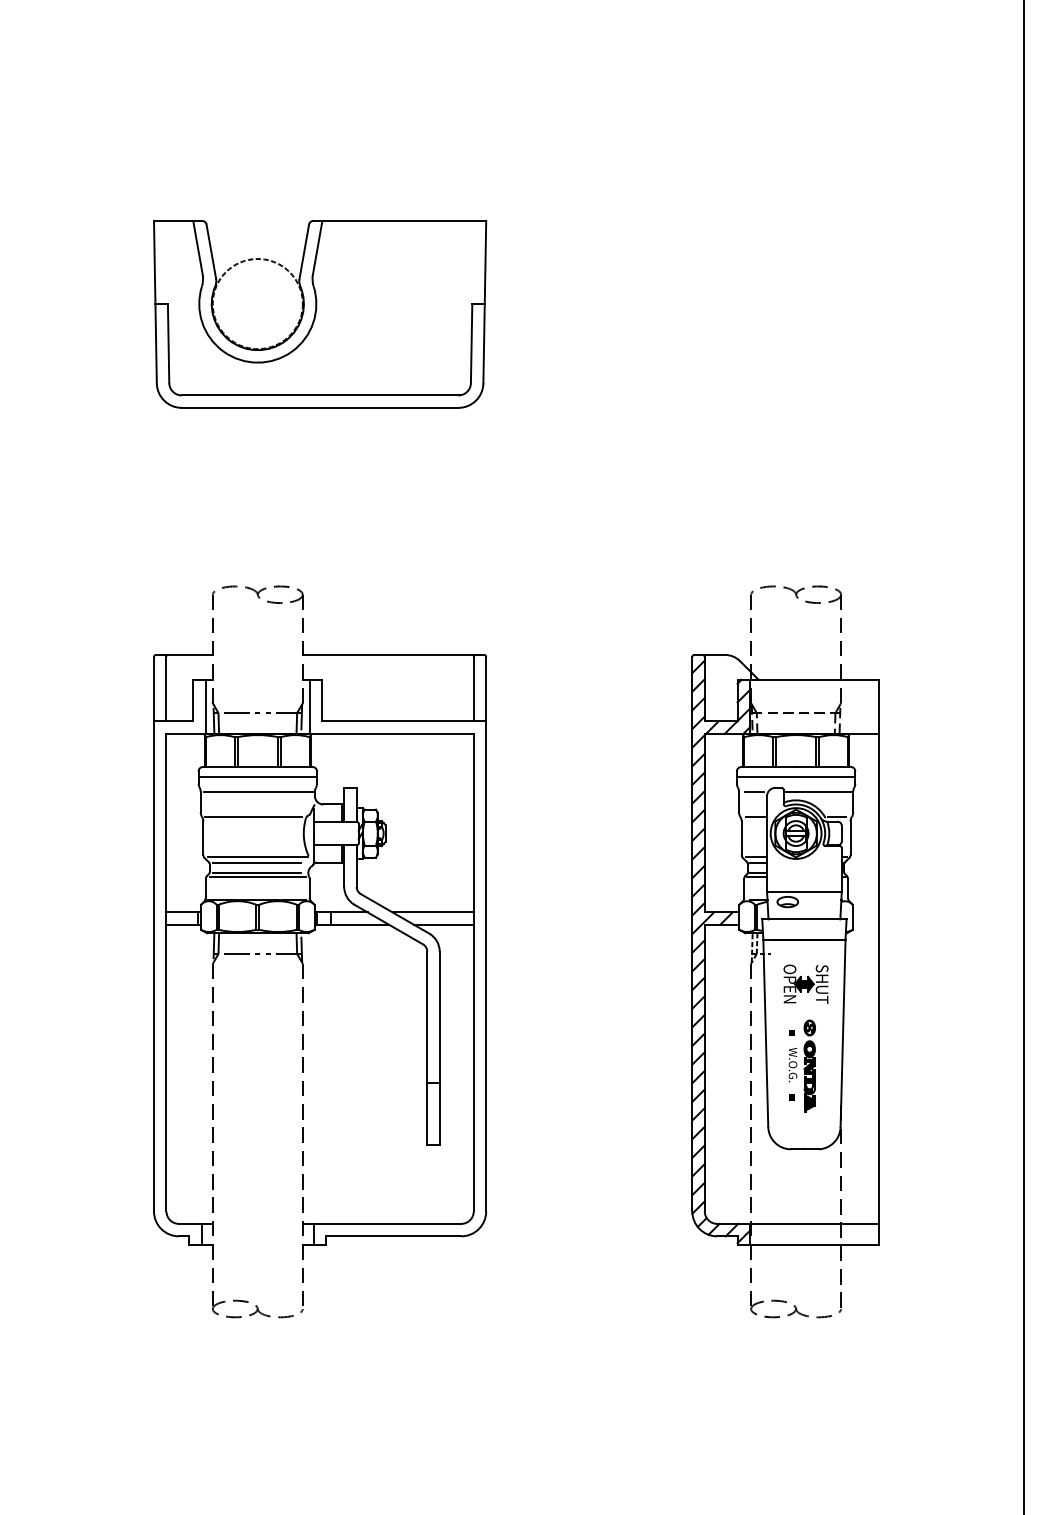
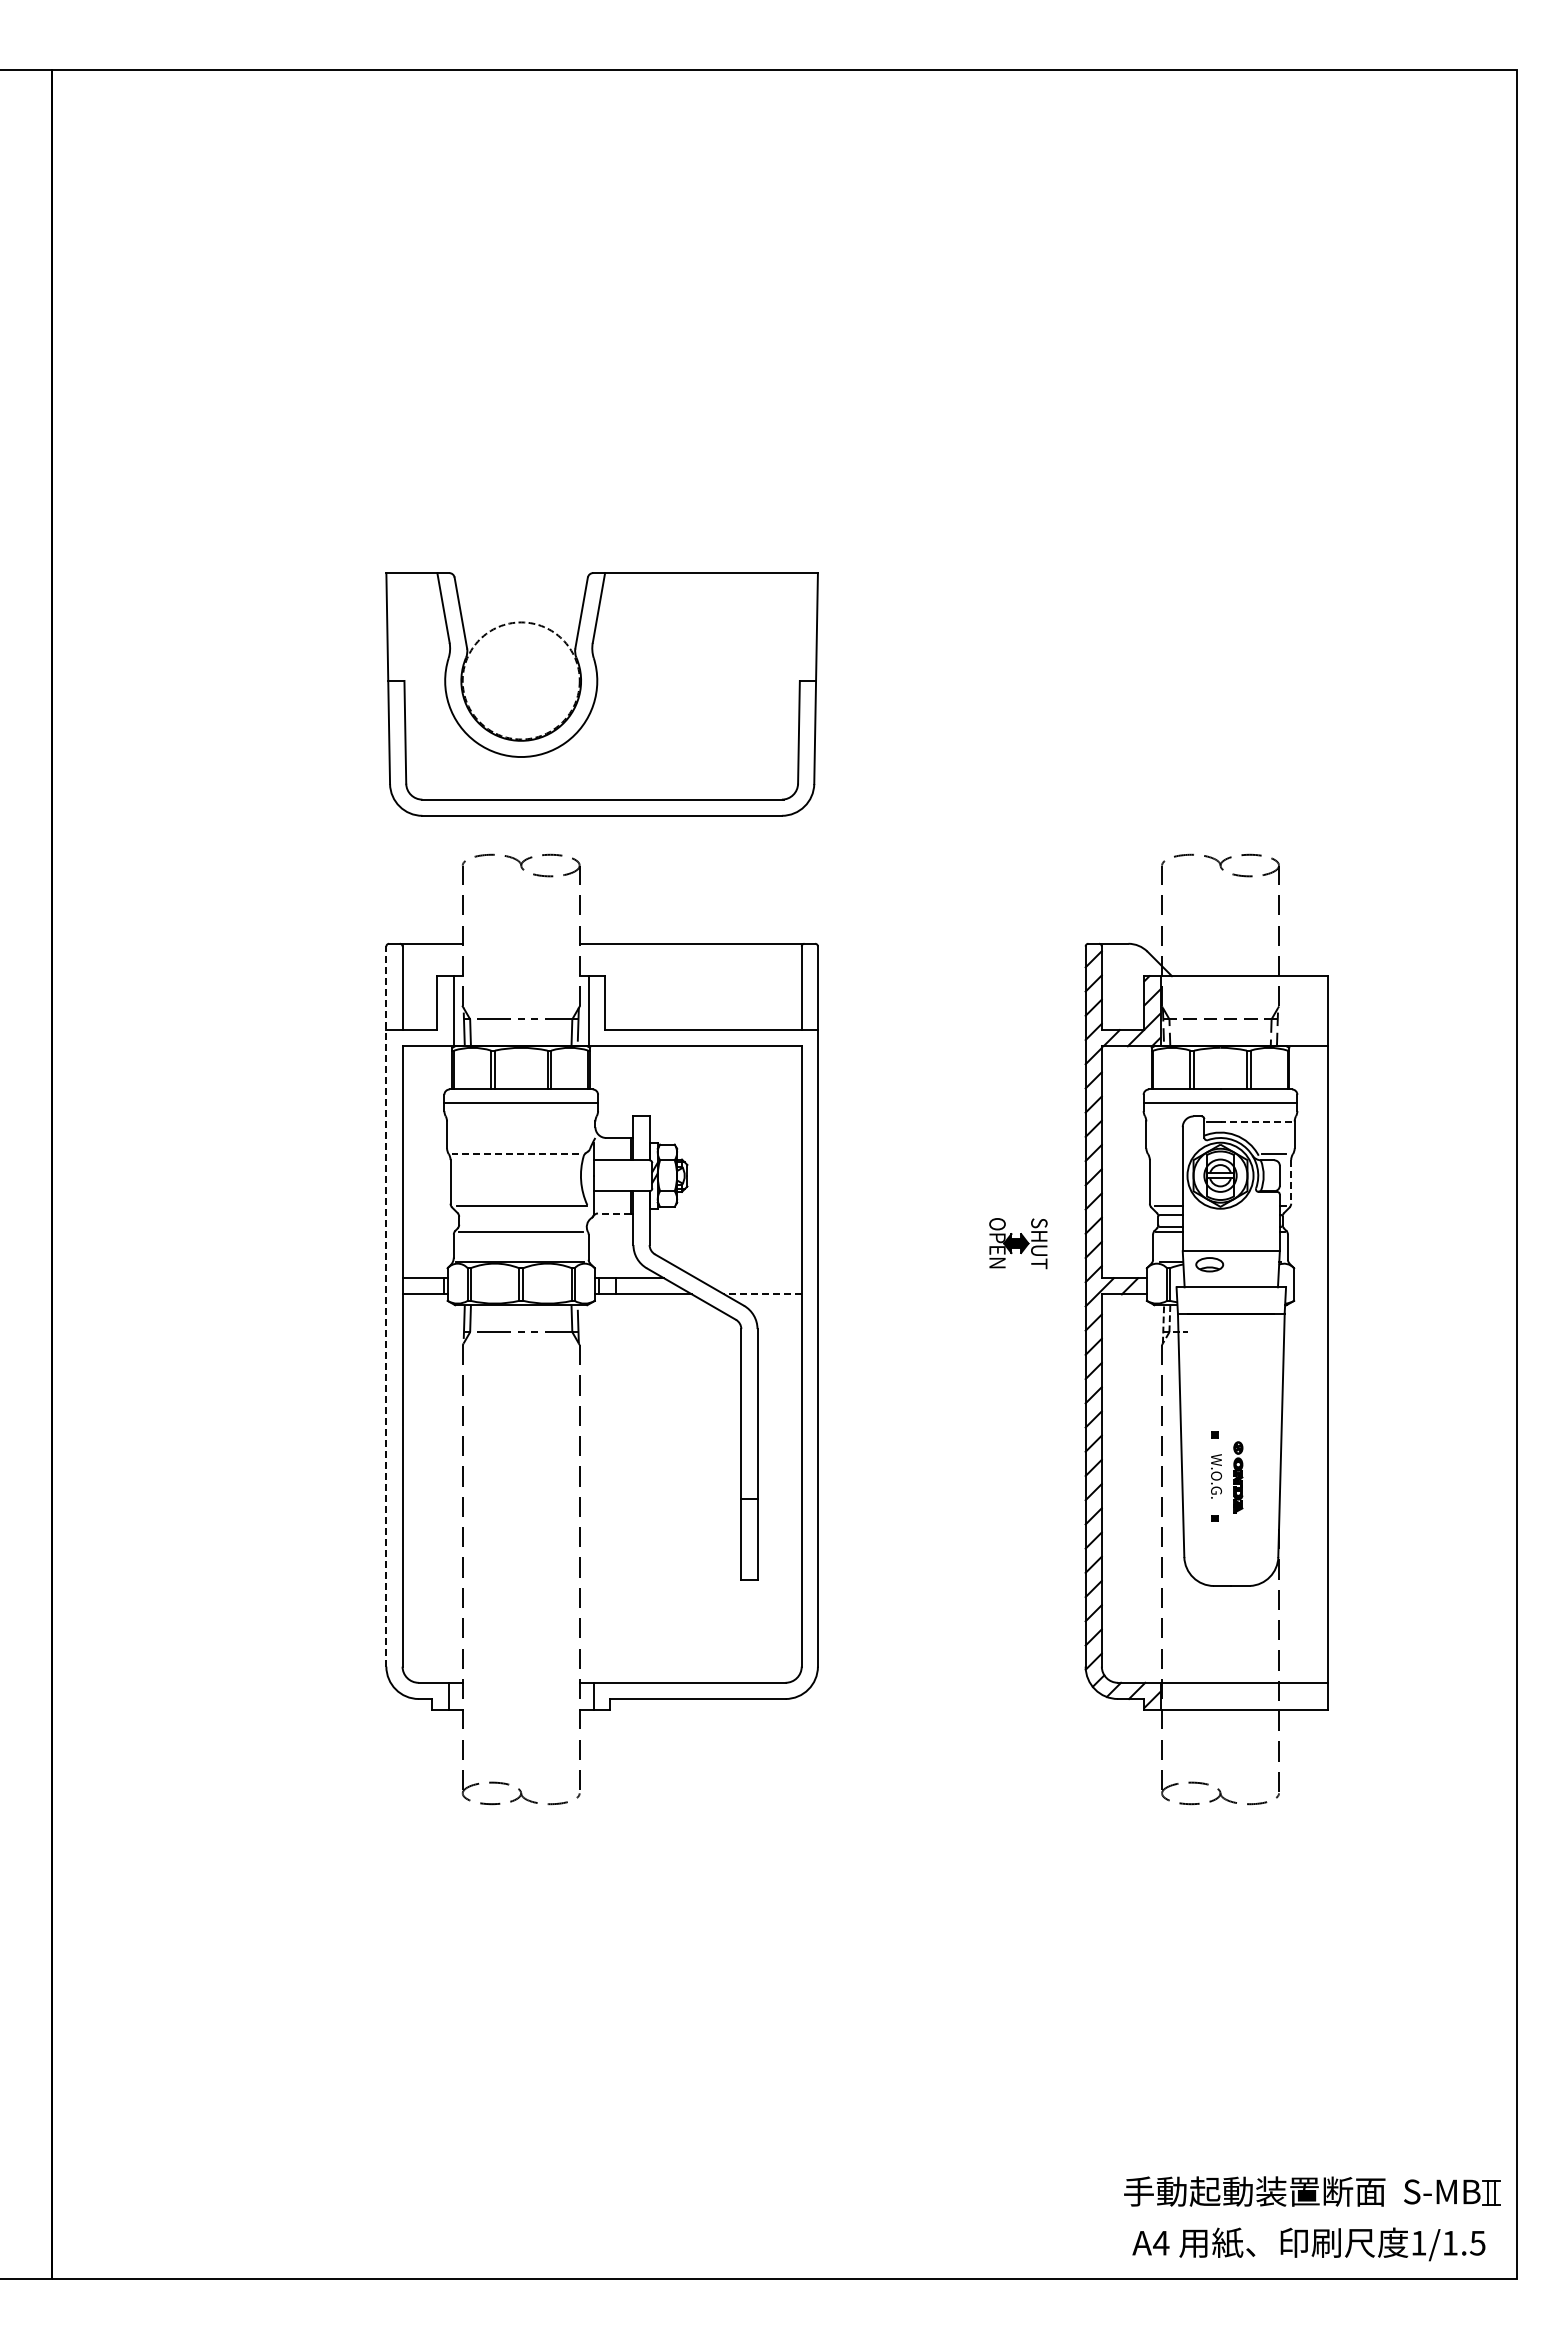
part: (319, 314) -> (601, 694), moved
line: (258, 791) -> (521, 1121), removed
line: (754, 791) -> (1166, 1121), removed
line: (823, 791) -> (1256, 1121), solid -> dashed
line: (253, 817) -> (515, 1154), solid -> dashed
line: (755, 817) -> (1167, 1154), removed
line: (850, 837) -> (1291, 1181), solid -> dashed
line: (328, 862) -> (613, 1213), solid -> dashed
line: (256, 863) -> (519, 1214), removed
line: (256, 873) -> (519, 1227), removed
line: (432, 912) -> (748, 1278), removed
line: (444, 924) -> (763, 1294), solid -> dashed
line: (154, 934) -> (386, 1306), solid -> dashed
part: (806, 984) -> (1018, 1243), moved
part: (809, 1065) -> (1238, 1477), size x0.6

